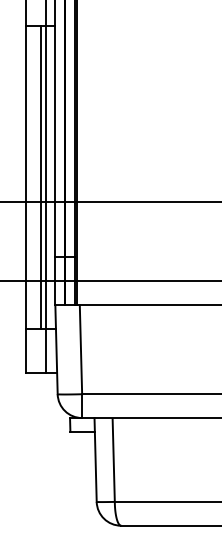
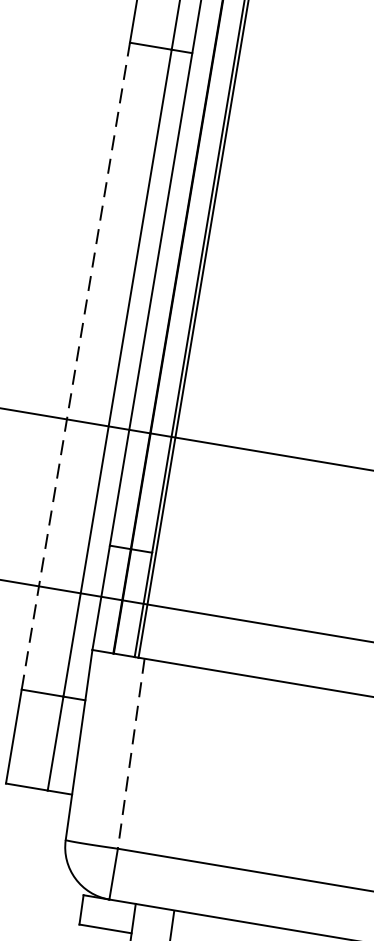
line: (40, 176) -> (106, 369), removed
line: (26, 177) -> (76, 366), solid -> dashed
line: (81, 350) -> (132, 755), solid -> dashed

